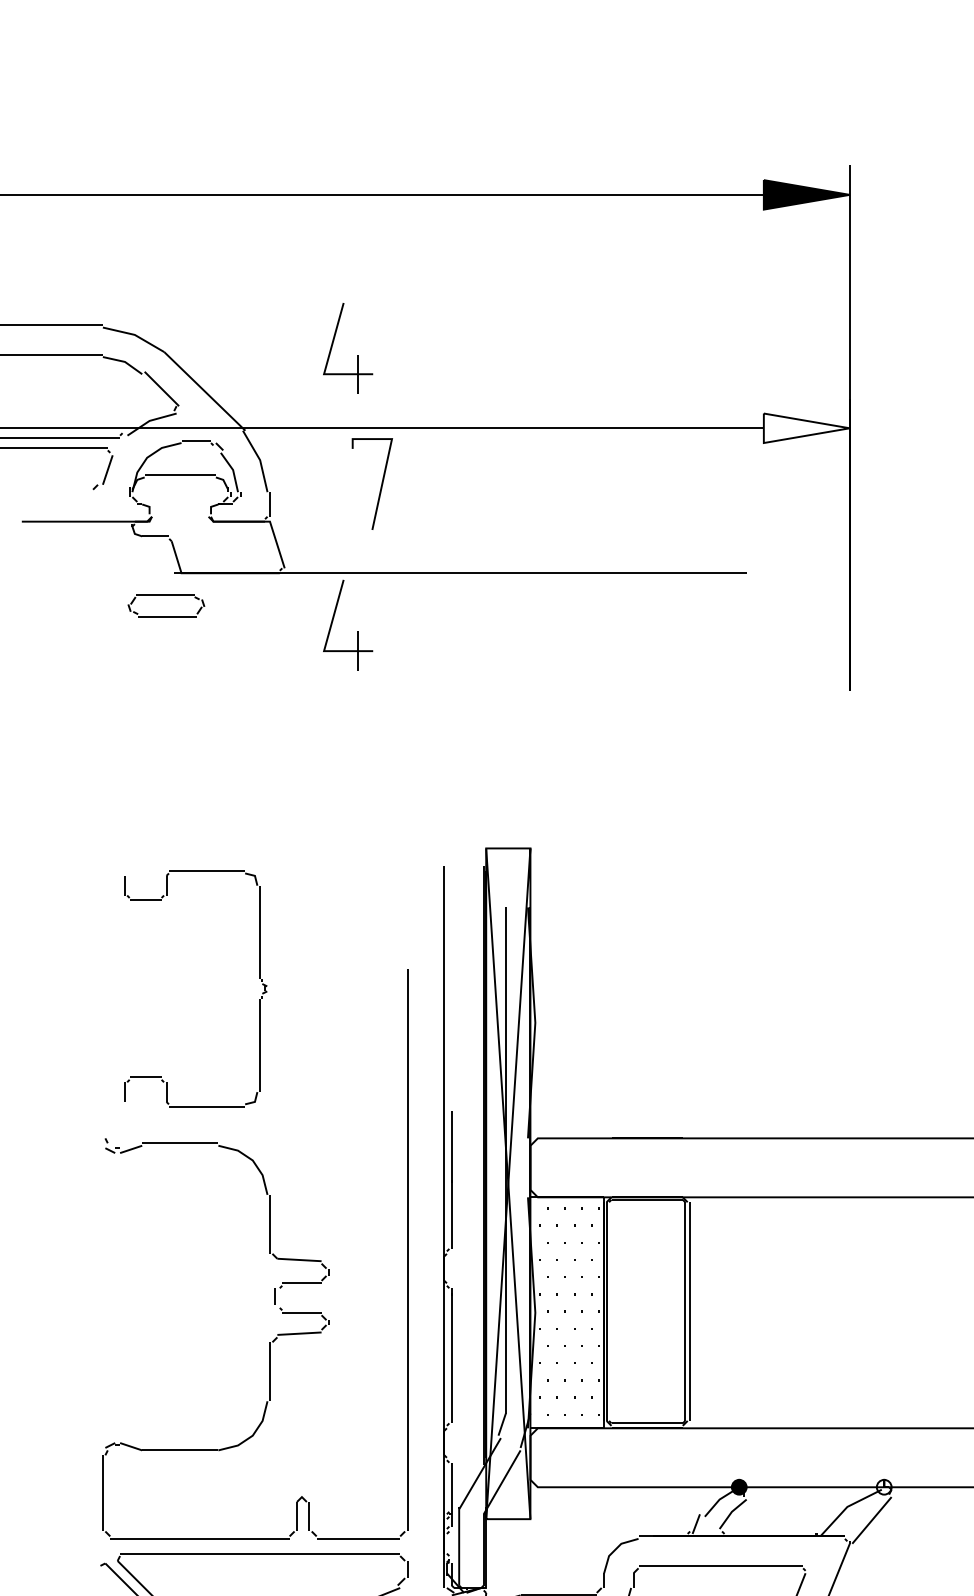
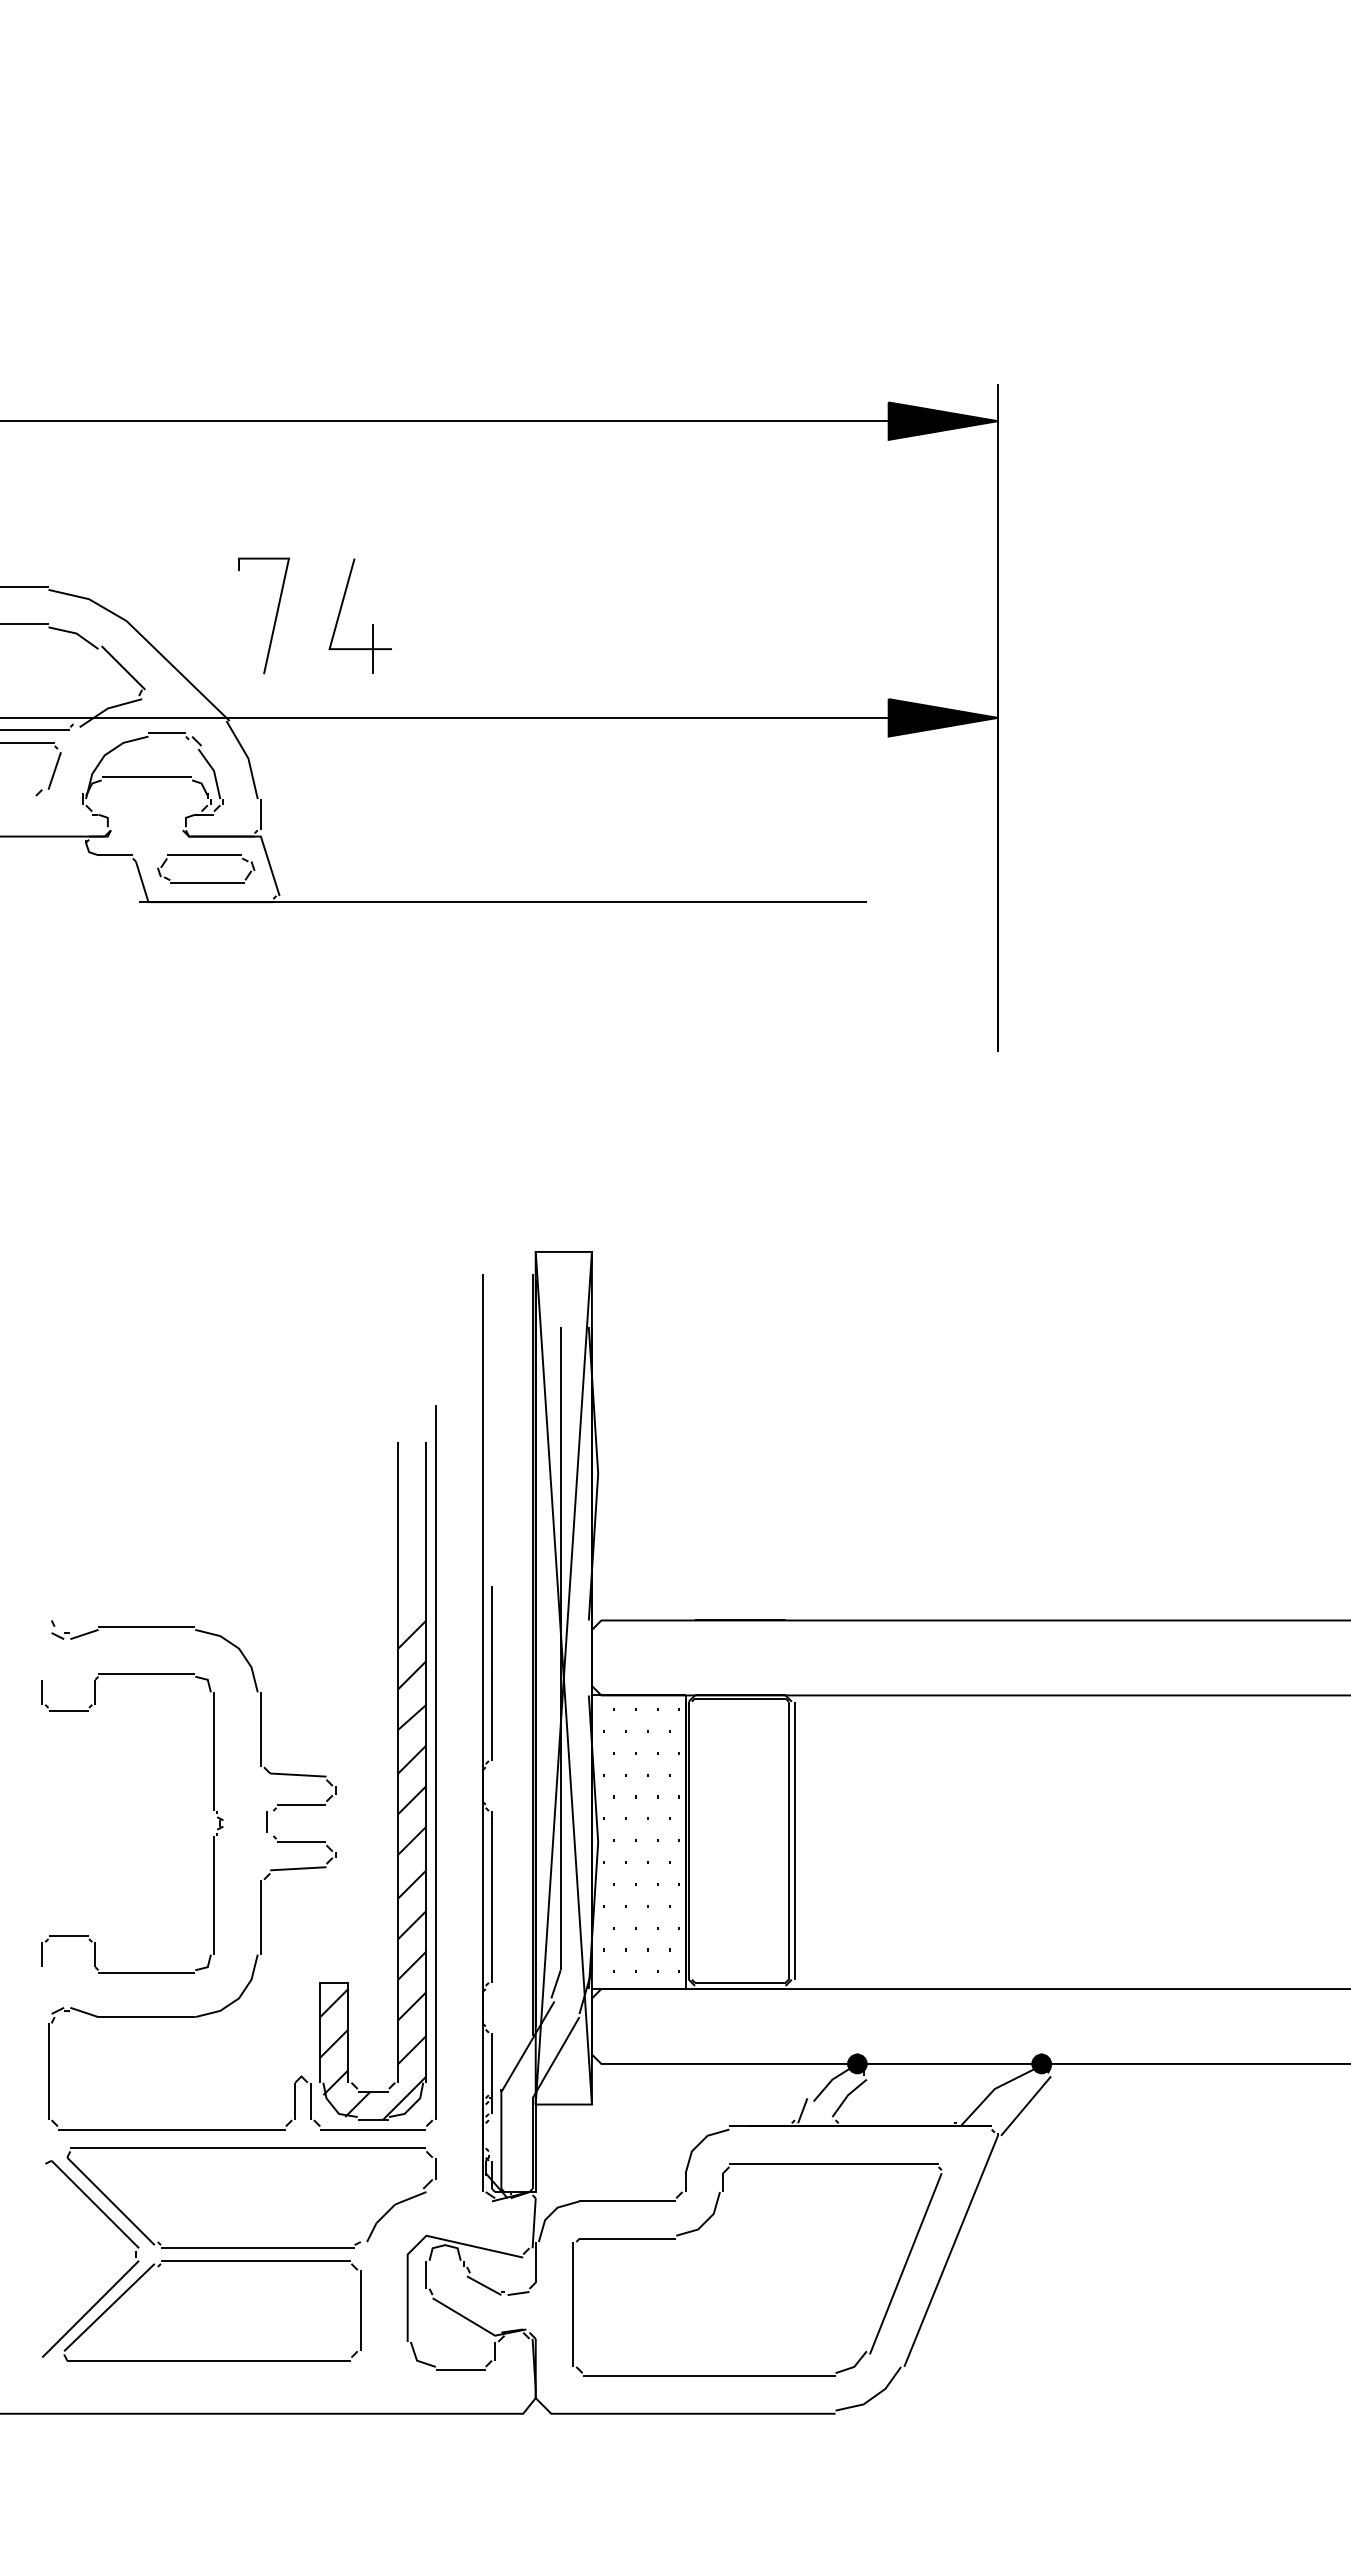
fill: (806, 427) -> (942, 717), added
curve: (380, 486) -> (274, 619), moved
part: (166, 594) -> (206, 855), moved
part: (357, 631) -> (372, 976), removed
part: (259, 978) -> (213, 1810), moved
part: (377, 1265) -> (397, 1781), added
fill: (884, 1486) -> (1041, 2063), added

